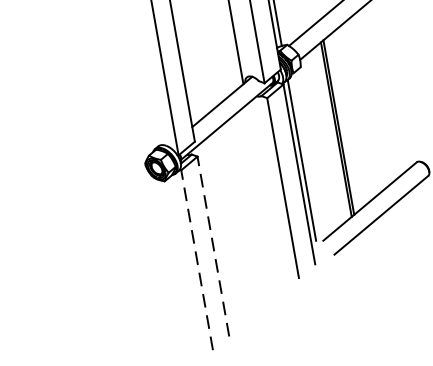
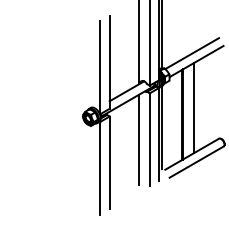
line: (357, 112) -> (193, 108), added
line: (263, 190) -> (139, 139), added
line: (212, 245) -> (109, 162), dashed -> solid
line: (197, 258) -> (100, 167), dashed -> solid

